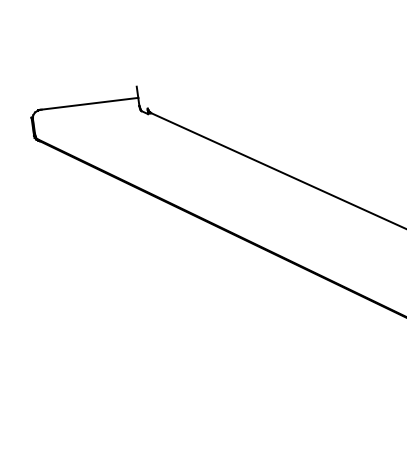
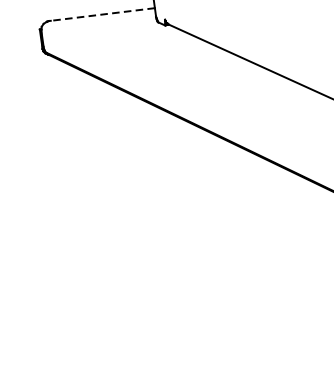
line: (89, 103) -> (102, 14), solid -> dashed

